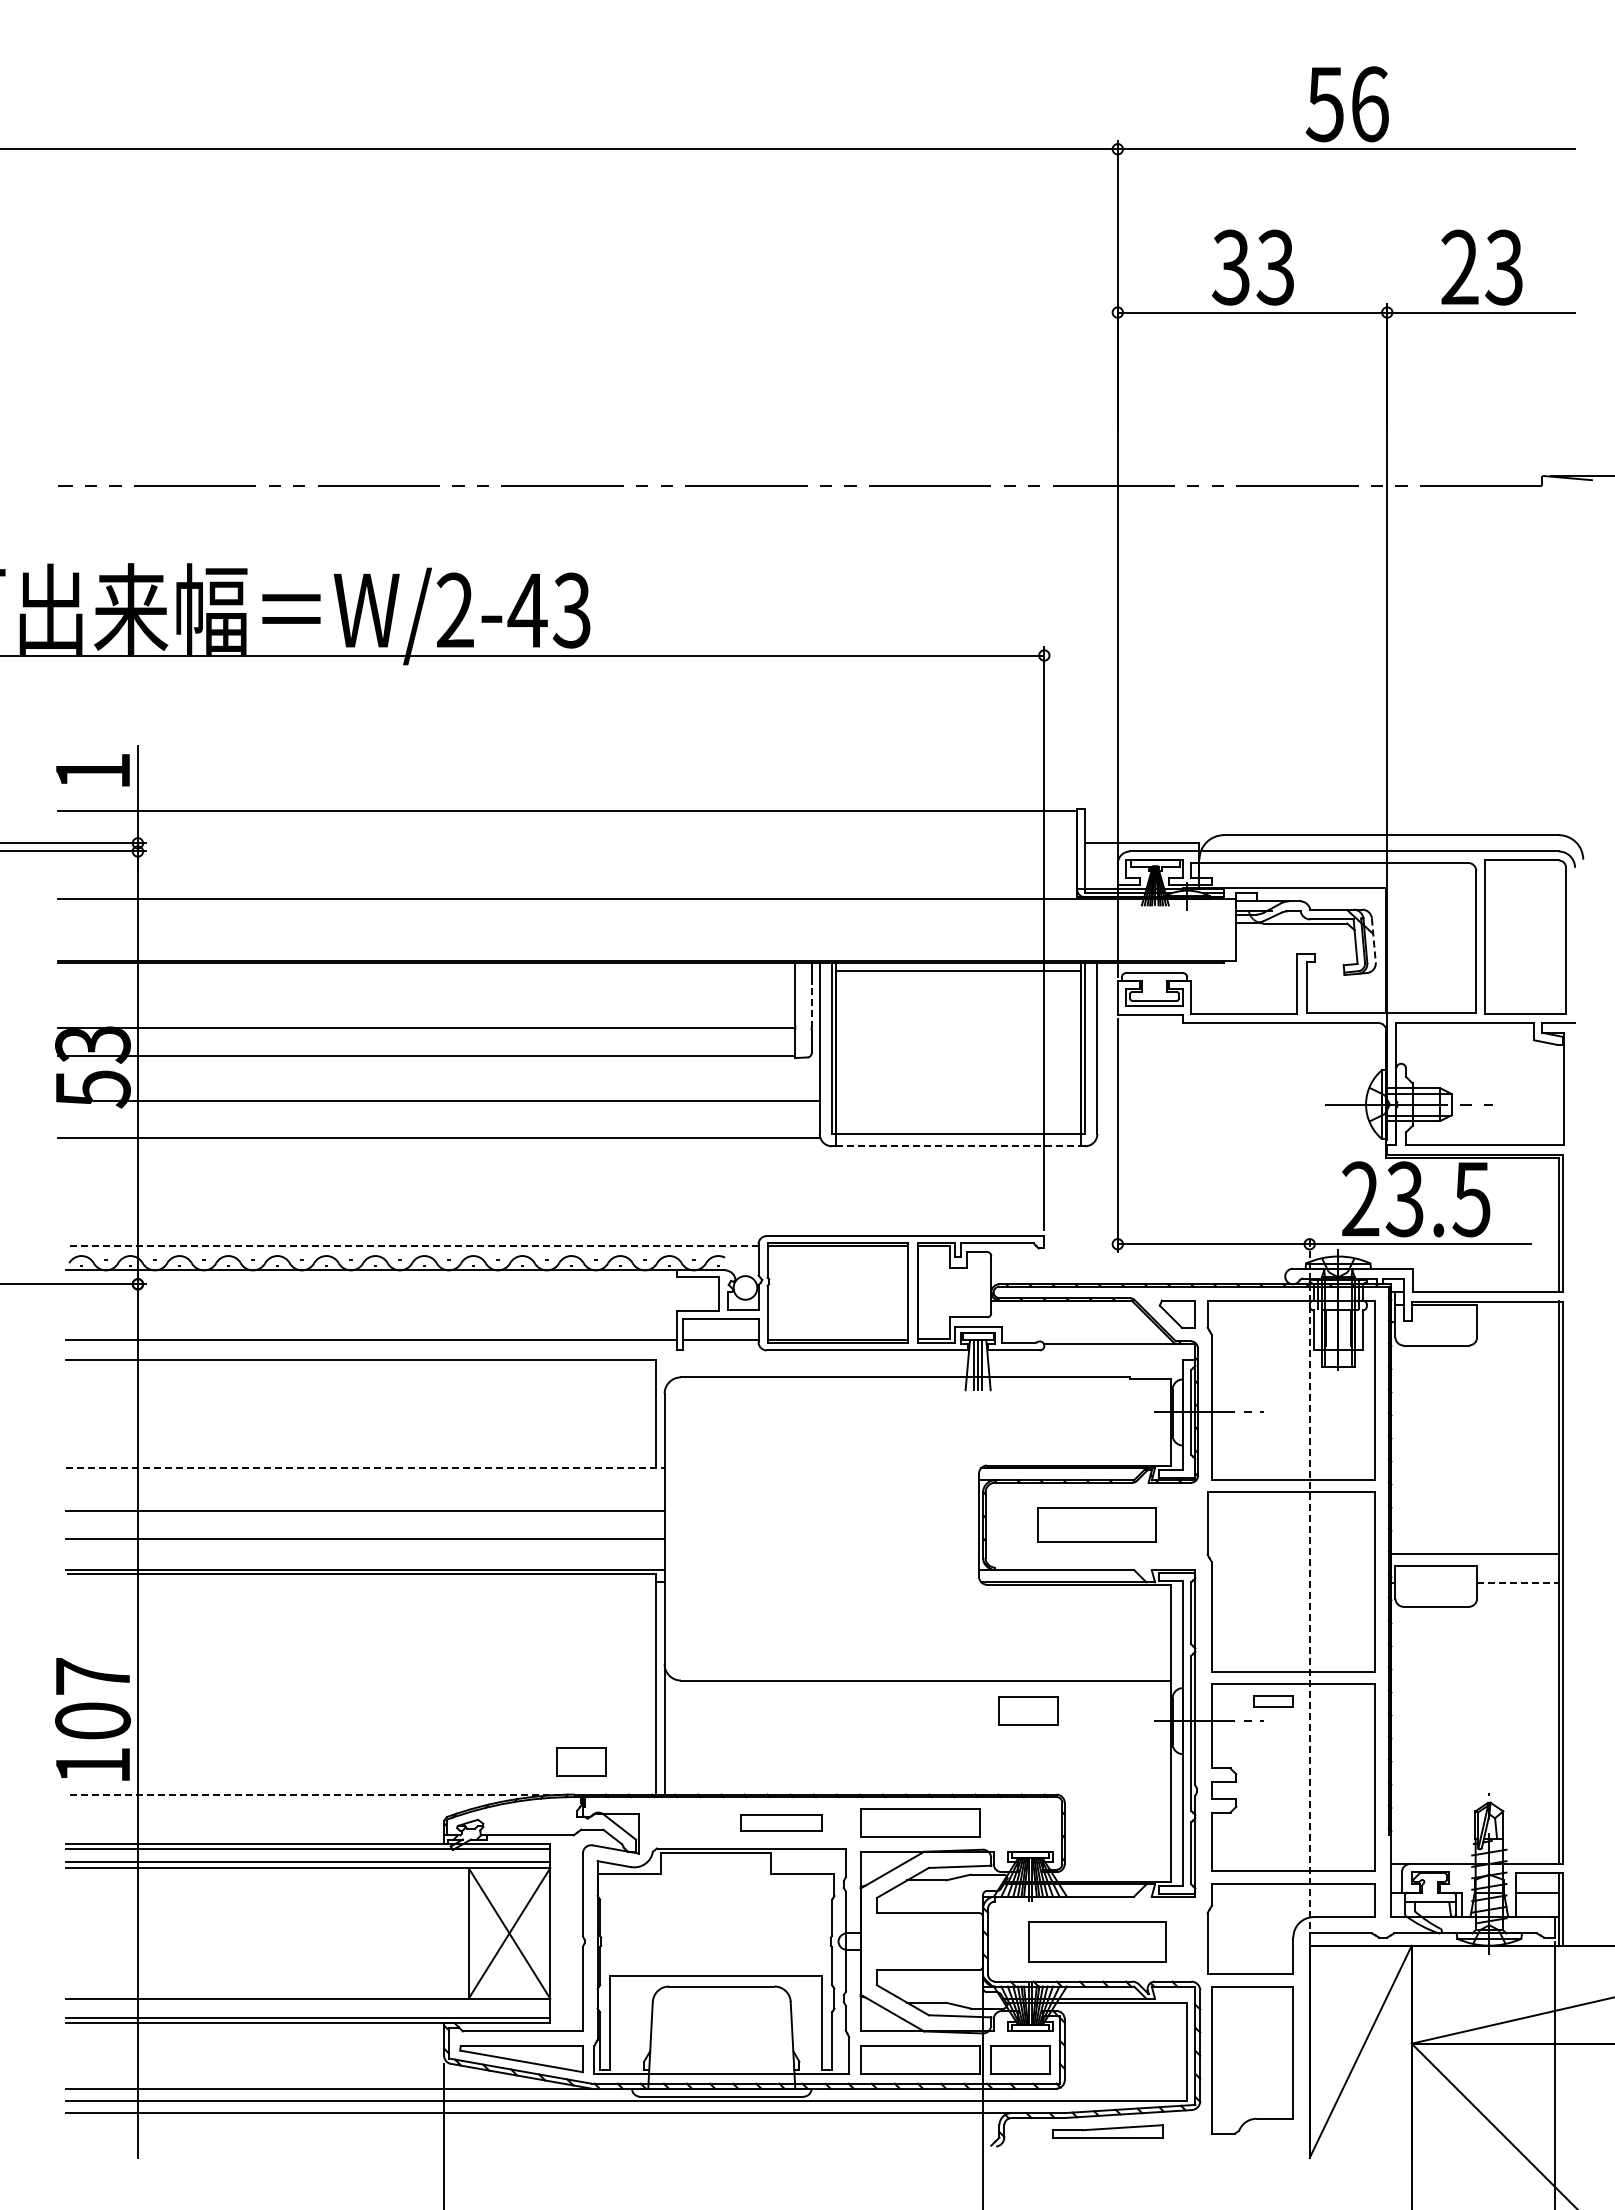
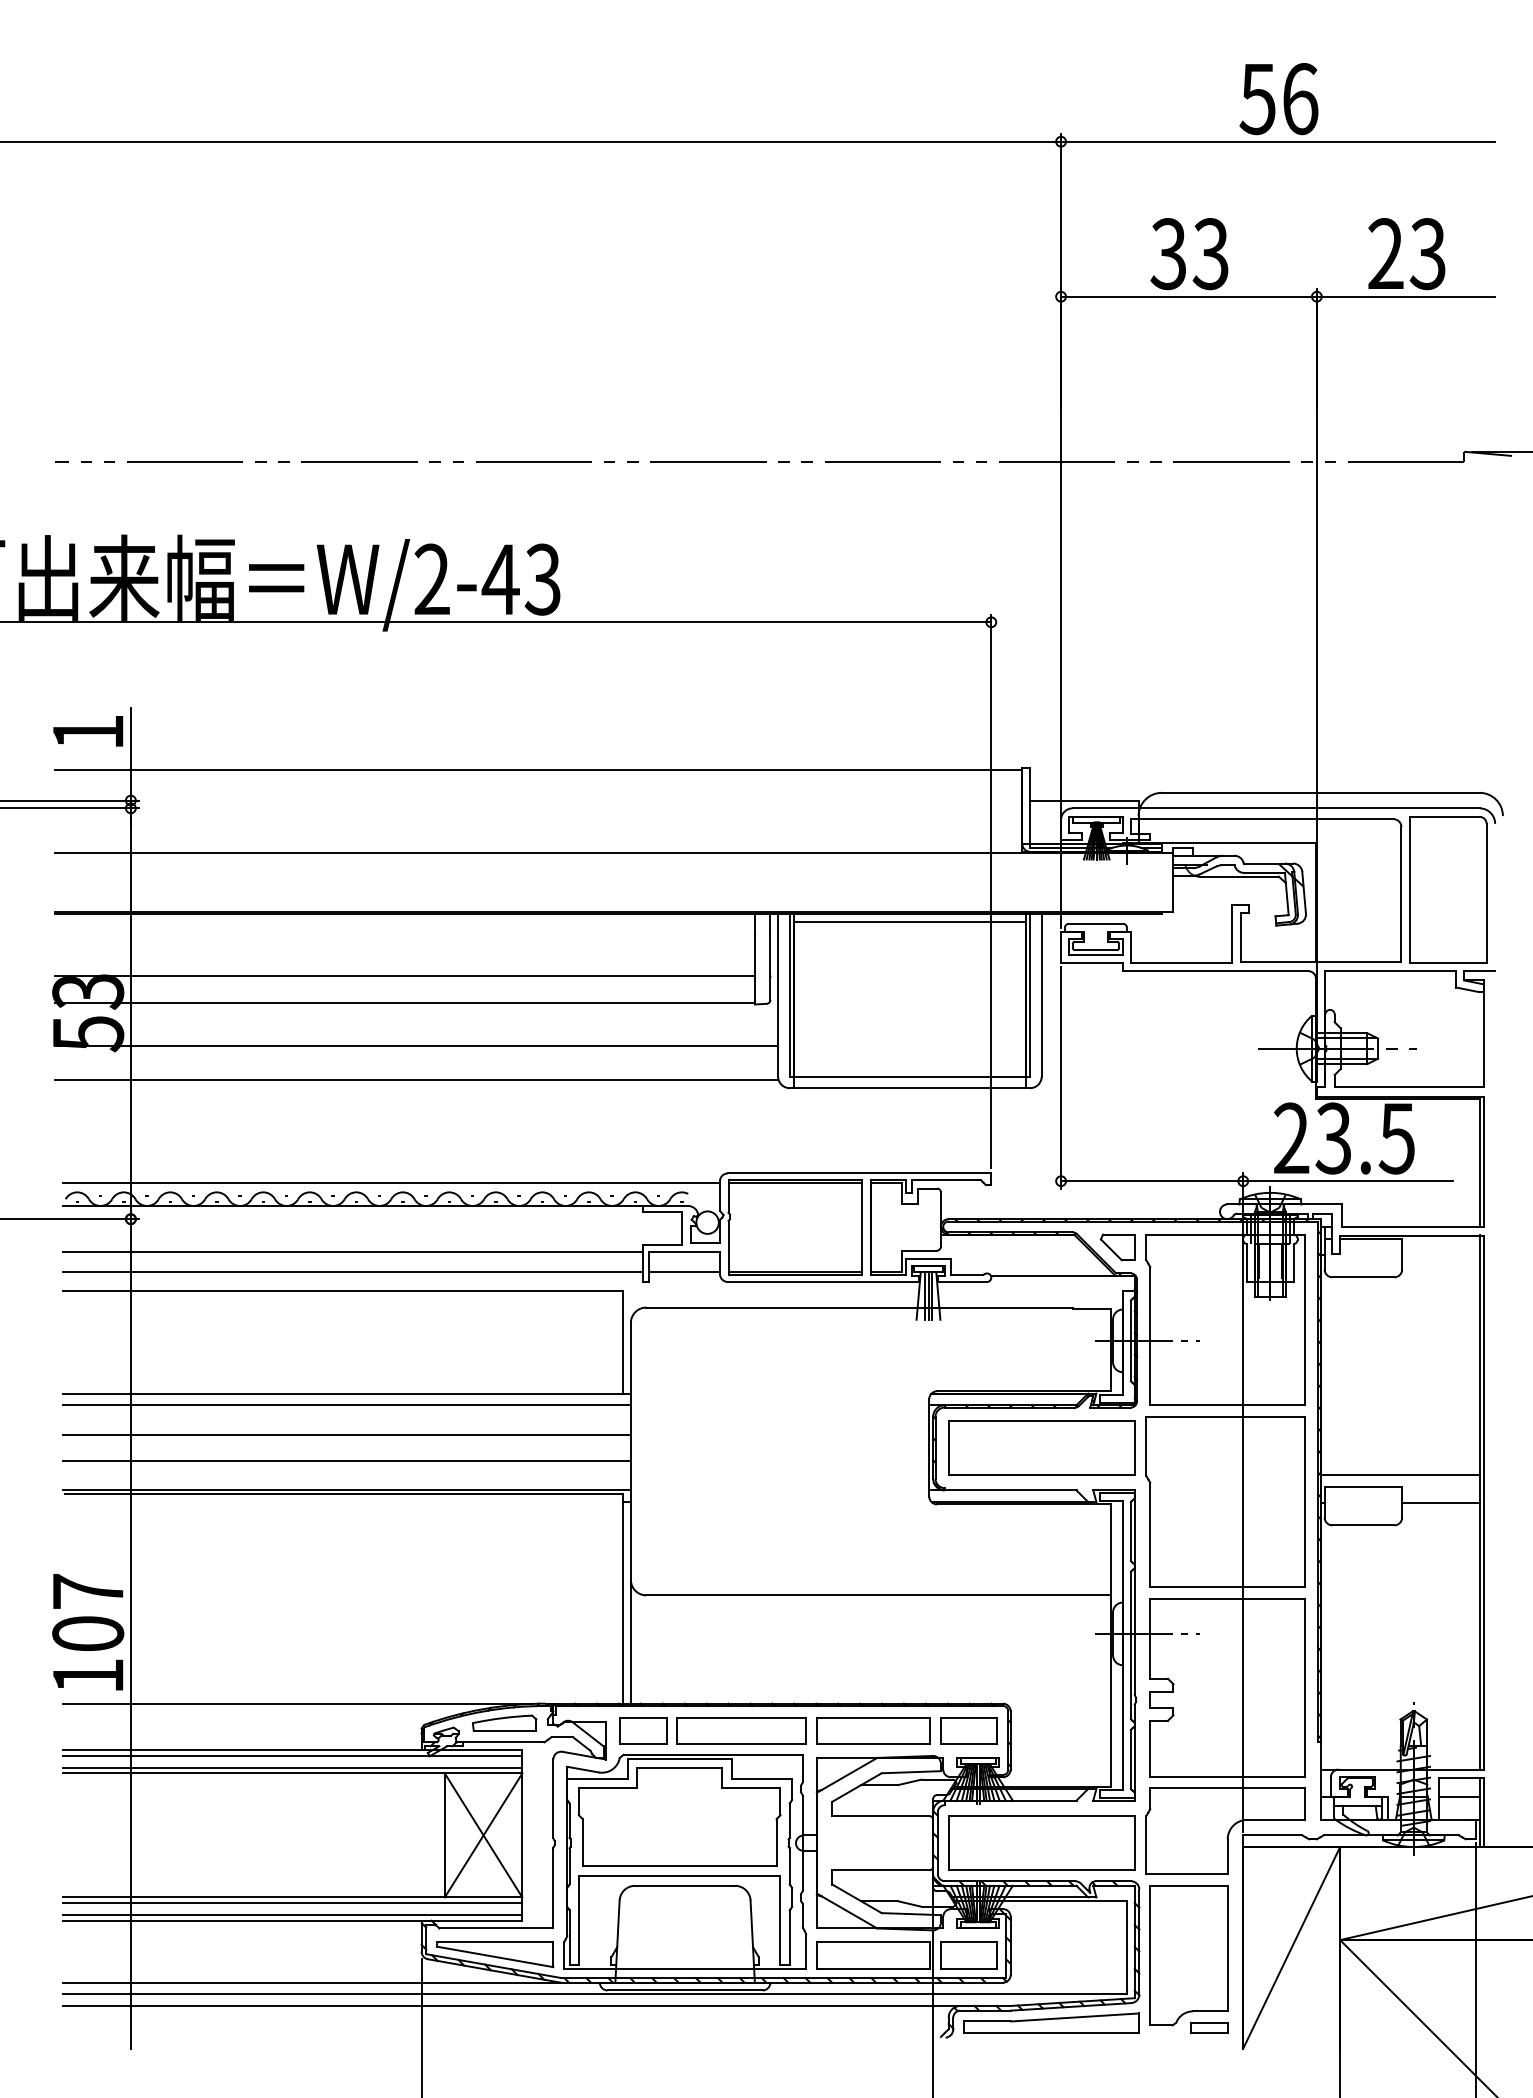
line: (1373, 941) -> (1303, 893), dashed -> solid
line: (811, 1005) -> (770, 954), dashed -> solid
line: (959, 1146) -> (910, 1088), dashed -> solid
line: (412, 1245) -> (391, 1182), dashed -> solid
line: (371, 1318) -> (352, 1251), added
line: (366, 1468) -> (347, 1394), dashed -> solid
line: (365, 1480) -> (346, 1405), added
part: (1096, 1525) -> (1040, 1448), size x1.67
line: (1309, 1582) -> (1243, 1502), dashed -> solid
line: (1517, 1583) -> (1440, 1503), dashed -> solid
part: (1273, 1701) -> (1208, 2028), moved
part: (1028, 1710) -> (968, 1730), moved
part: (581, 1761) -> (643, 1730), moved
line: (313, 1794) -> (297, 1703), dashed -> solid
part: (531, 1815) -> (504, 1723), added
part: (781, 1822) -> (741, 1730), size x1.67
part: (715, 1913) -> (679, 1816), added
part: (1096, 1941) -> (1040, 1843), size x1.43
line: (308, 2004) -> (292, 1902), added
part: (1107, 2131) -> (1051, 2023), size x1.67

